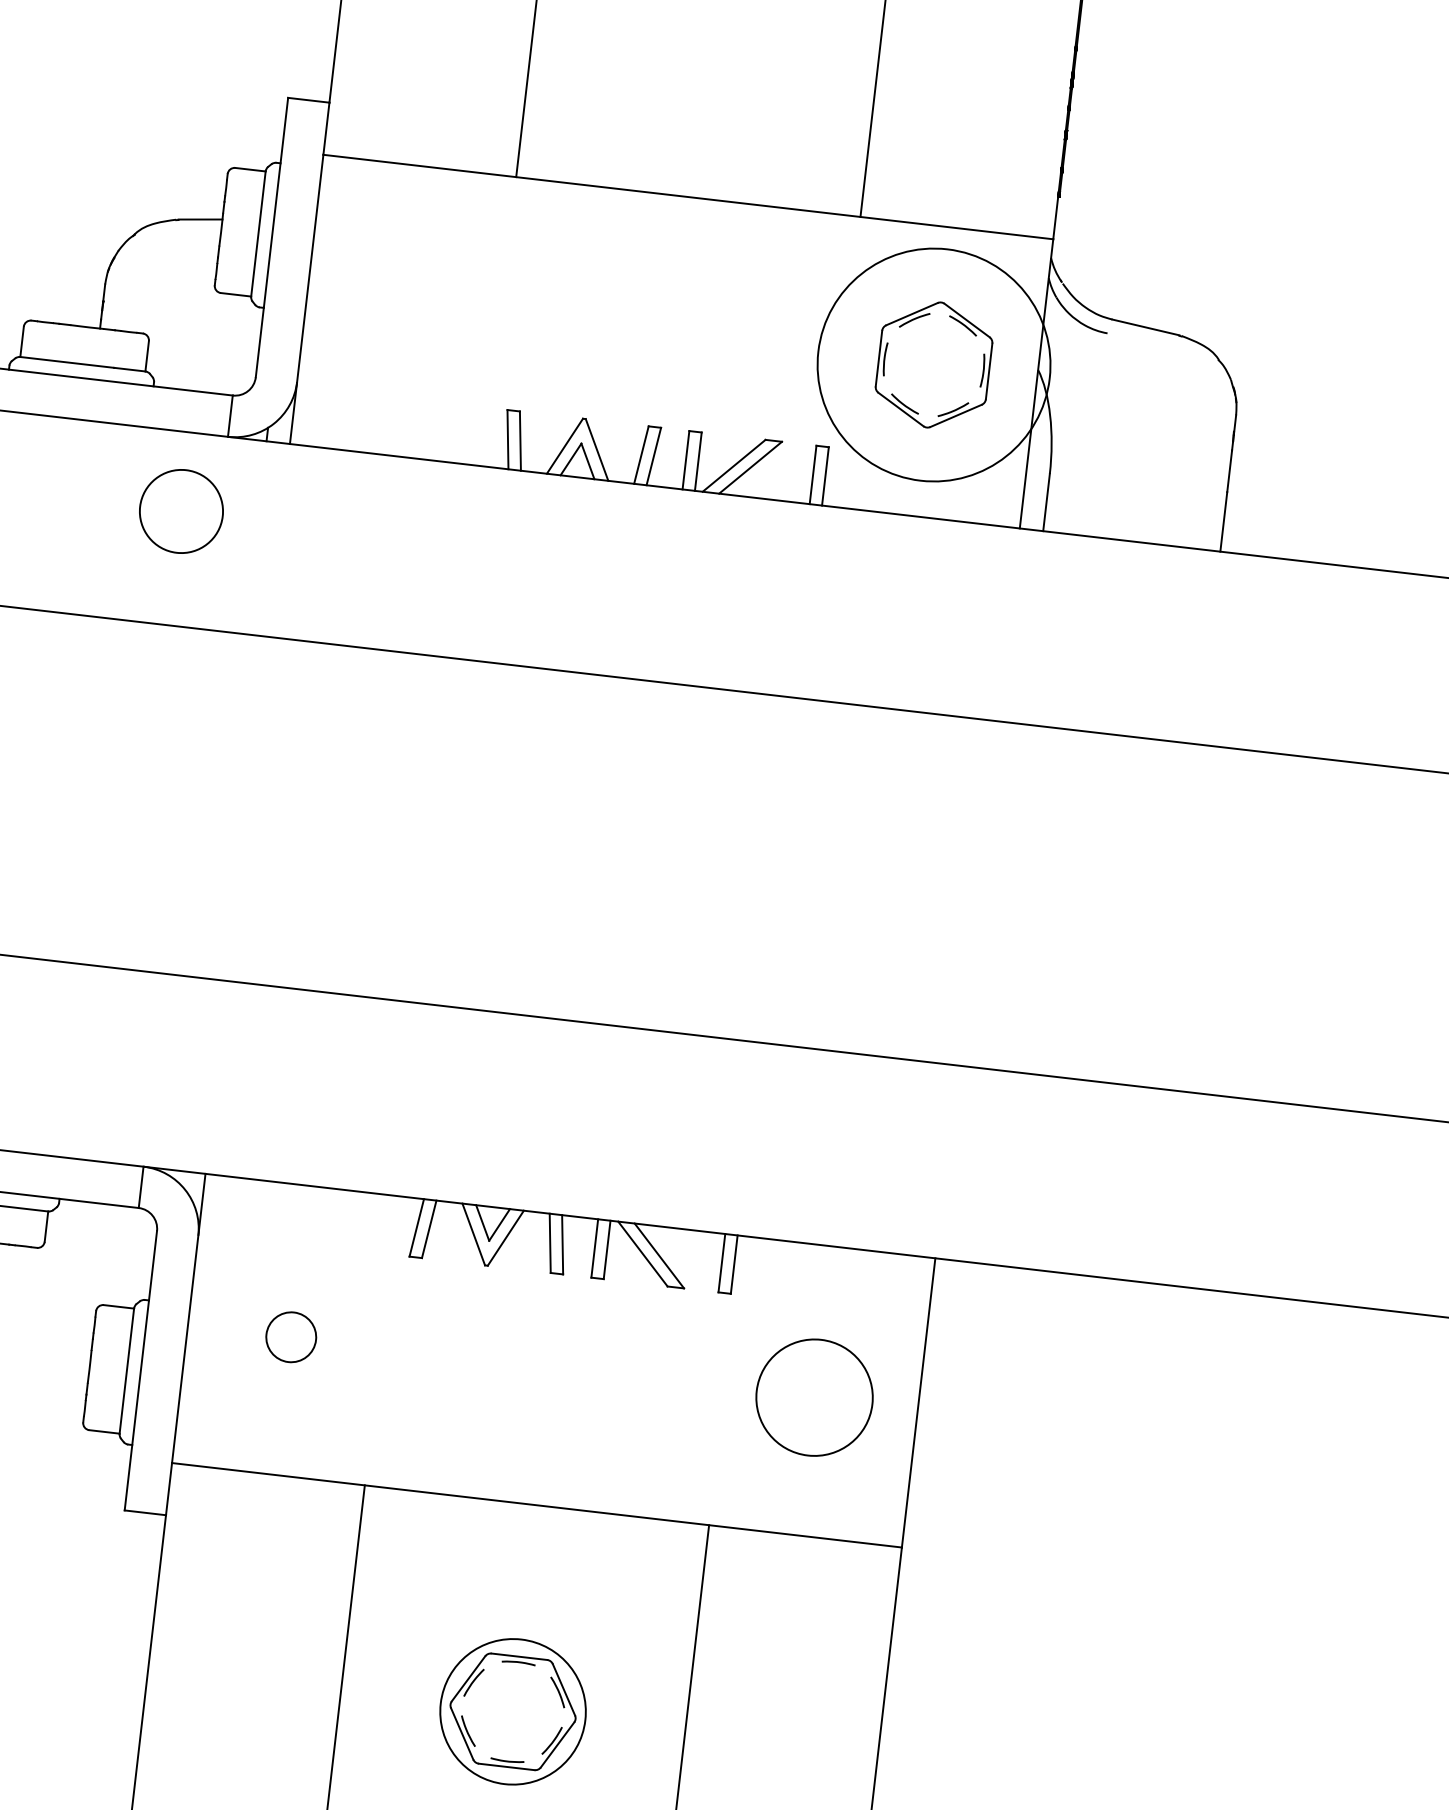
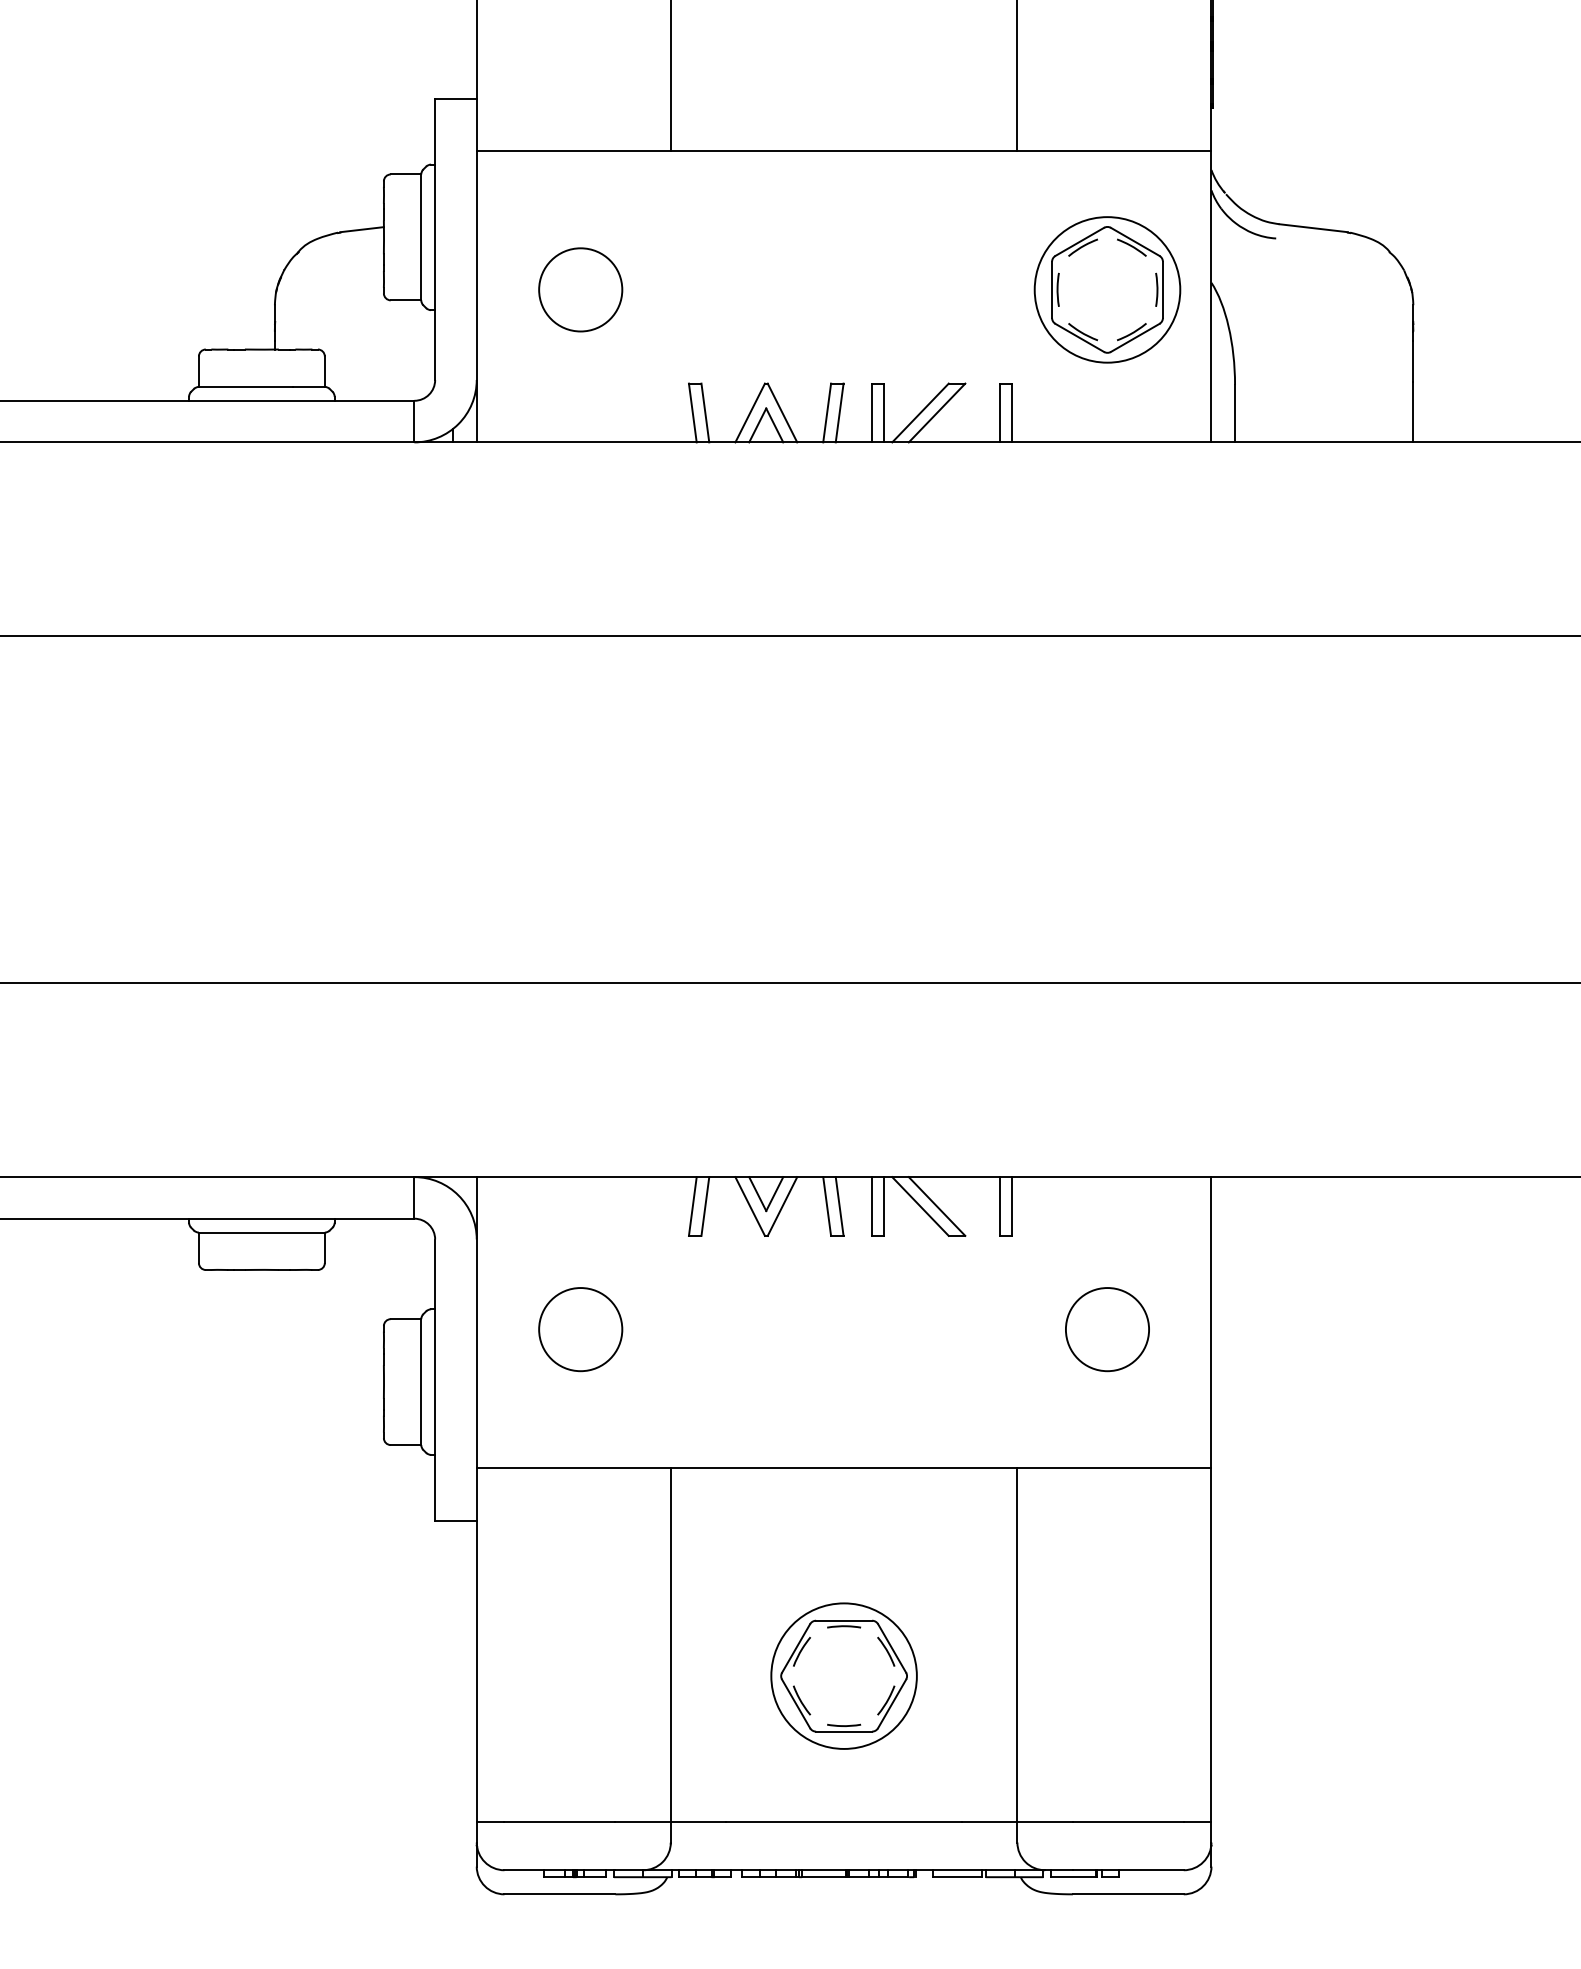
circle: (934, 364) -> (1107, 289), size x0.62
circle: (181, 511) -> (580, 289), moved
circle: (291, 1337) -> (580, 1329), size x1.67
circle: (814, 1397) -> (1107, 1329), size x0.71

